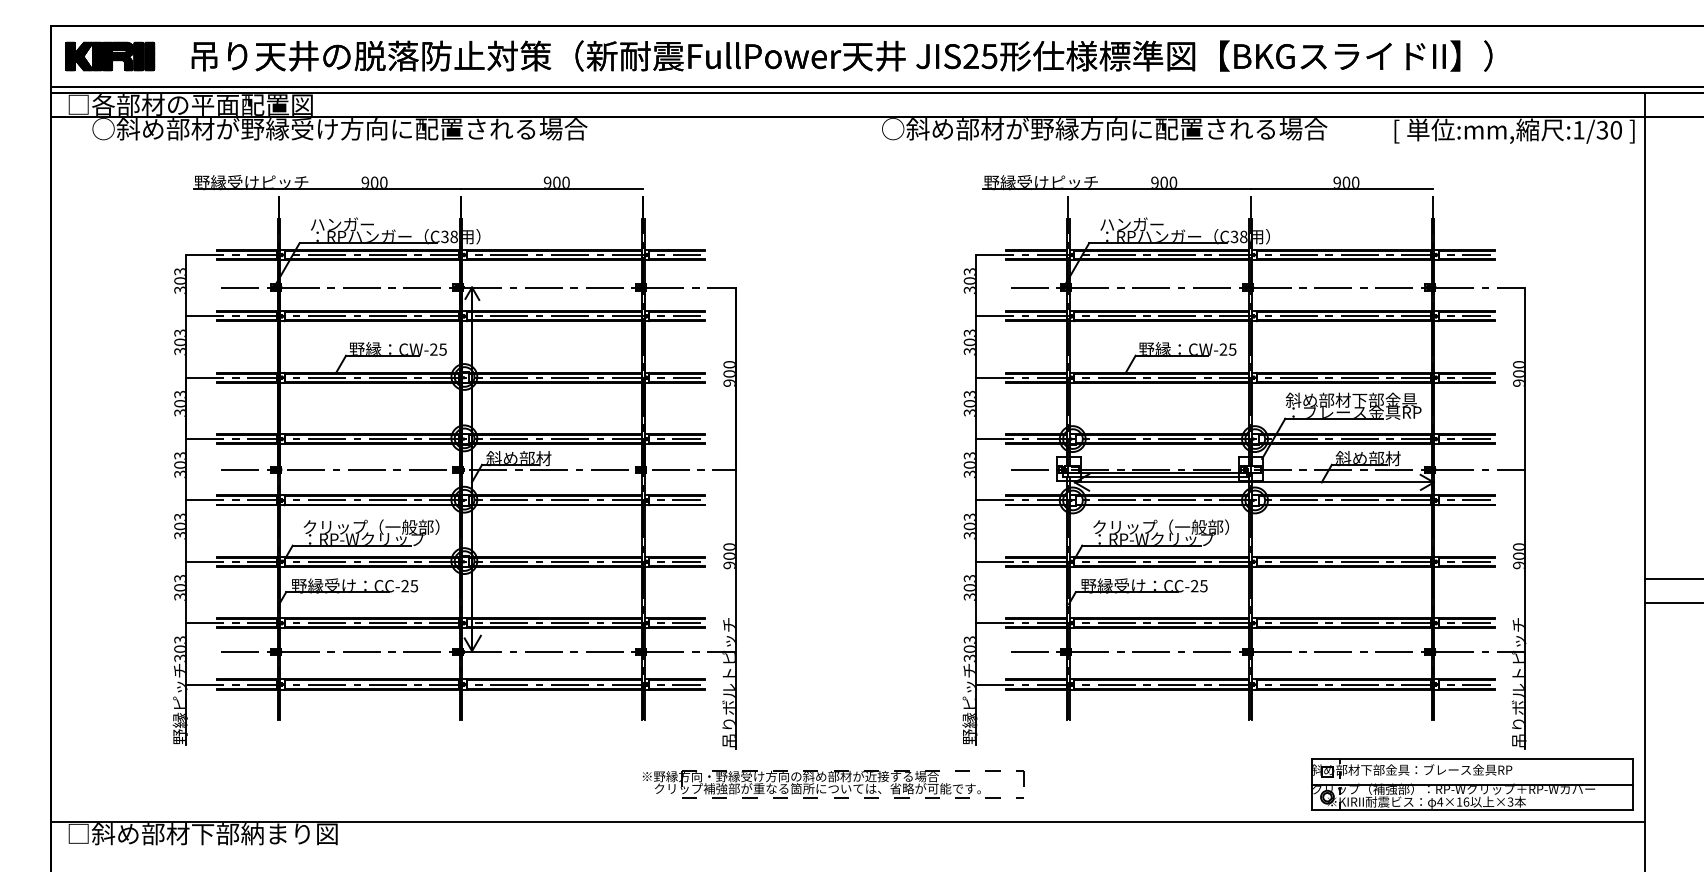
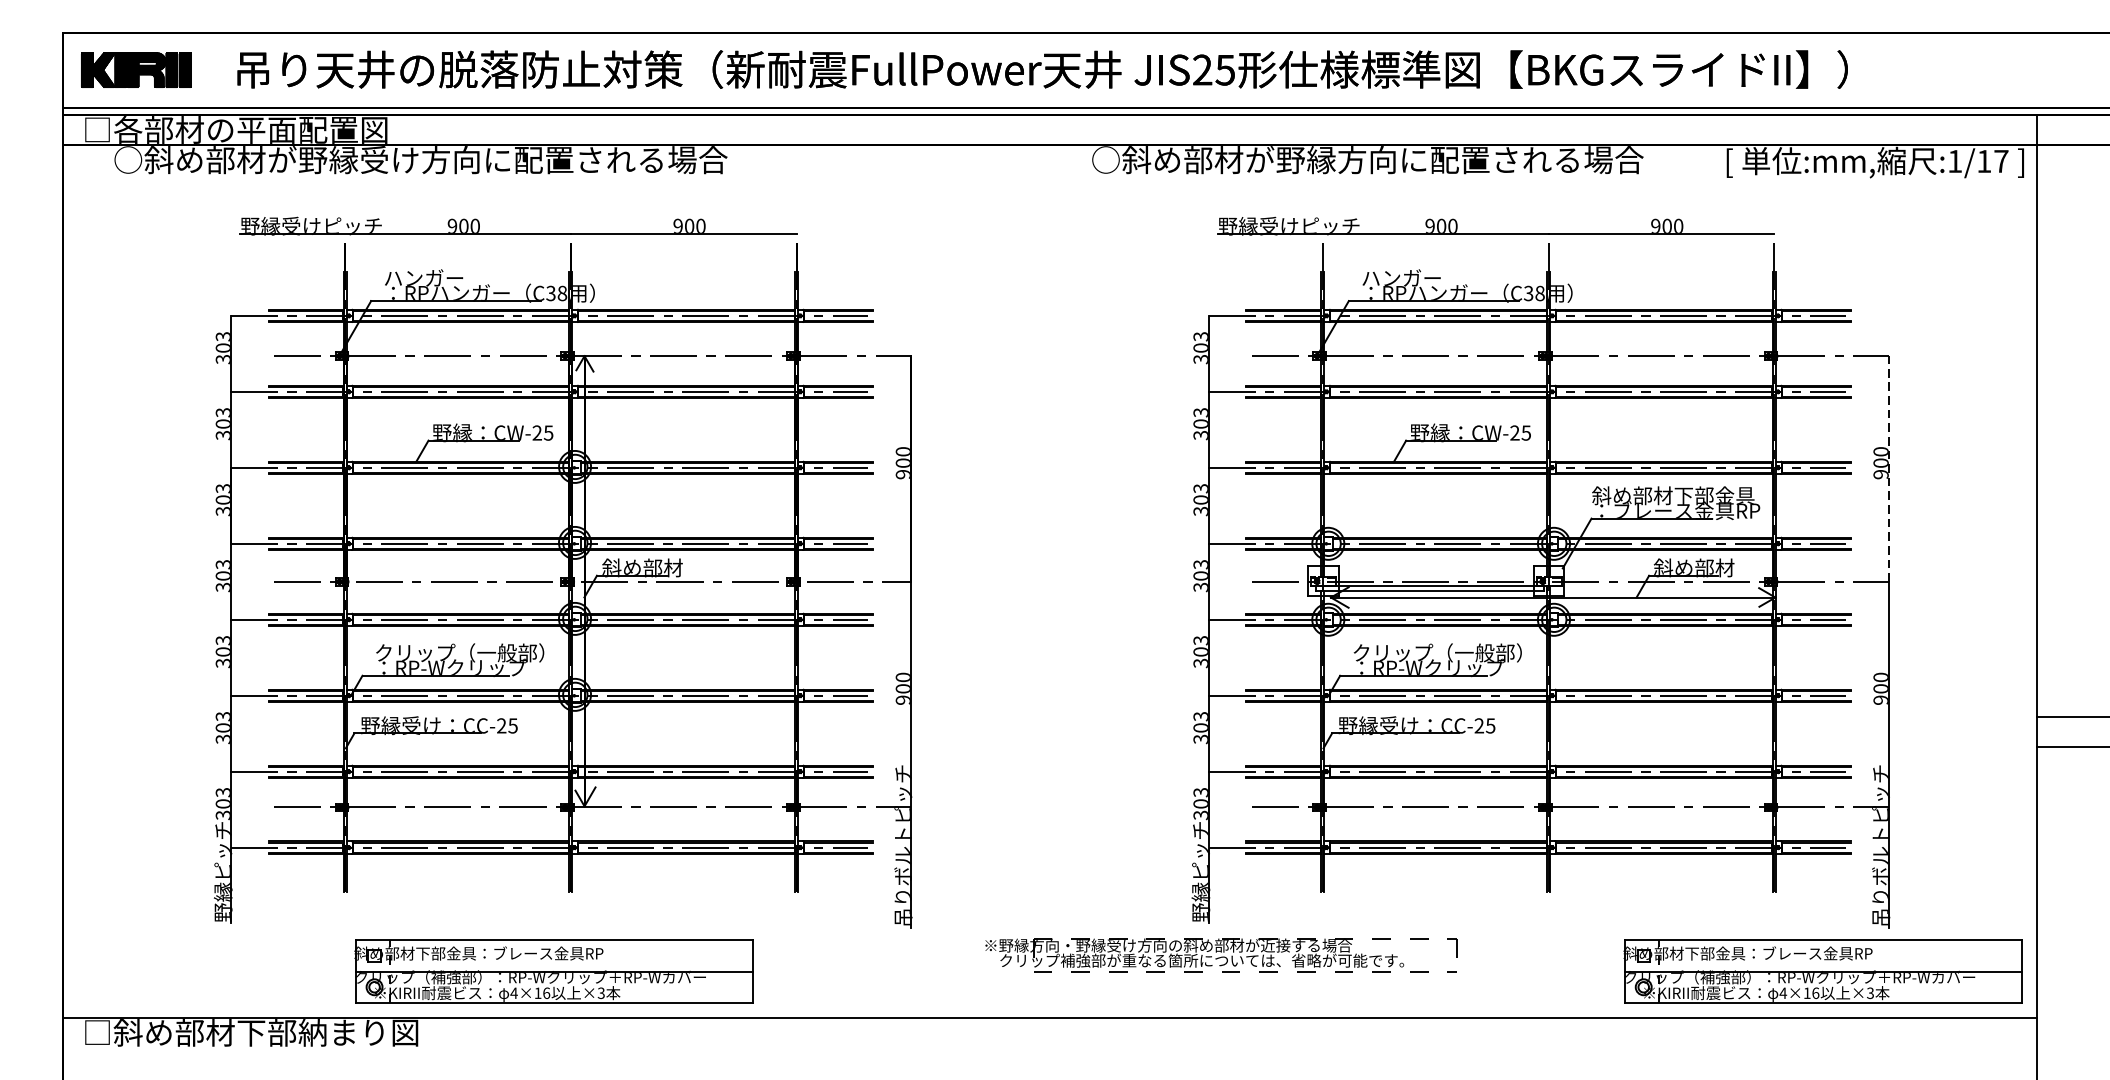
text: (1609, 129) -> (1992, 160), :1/30 -> :1/17
line: (1525, 378) -> (1888, 468), solid -> dashed
part: (447, 784) -> (554, 971), added
part: (833, 784) -> (1221, 955), moved

